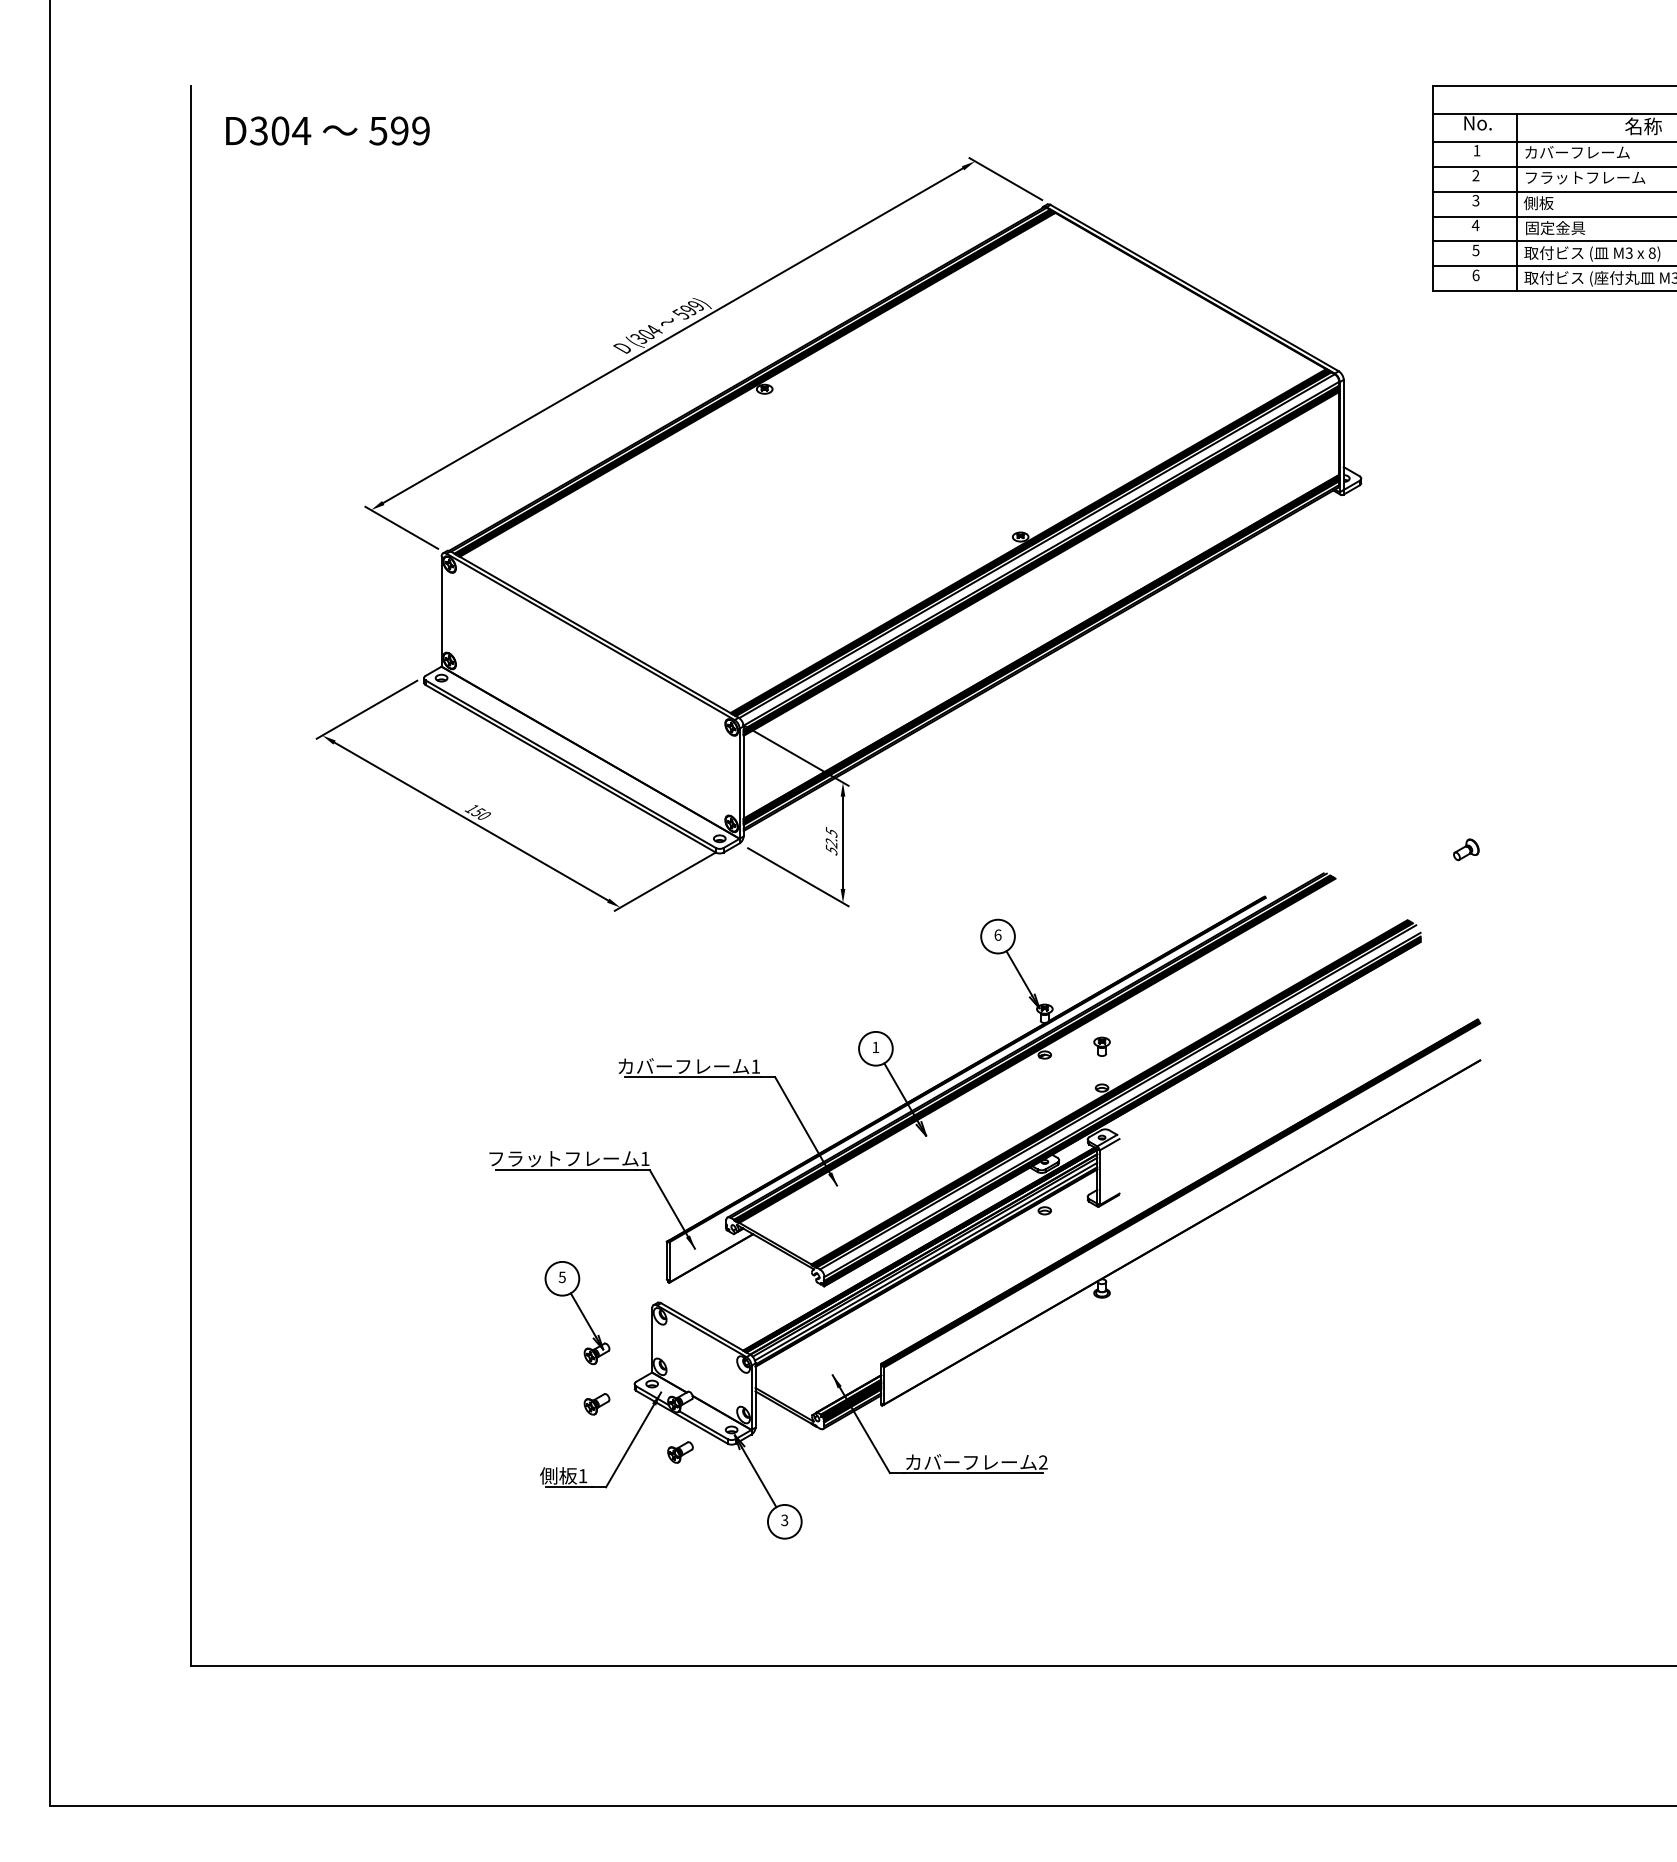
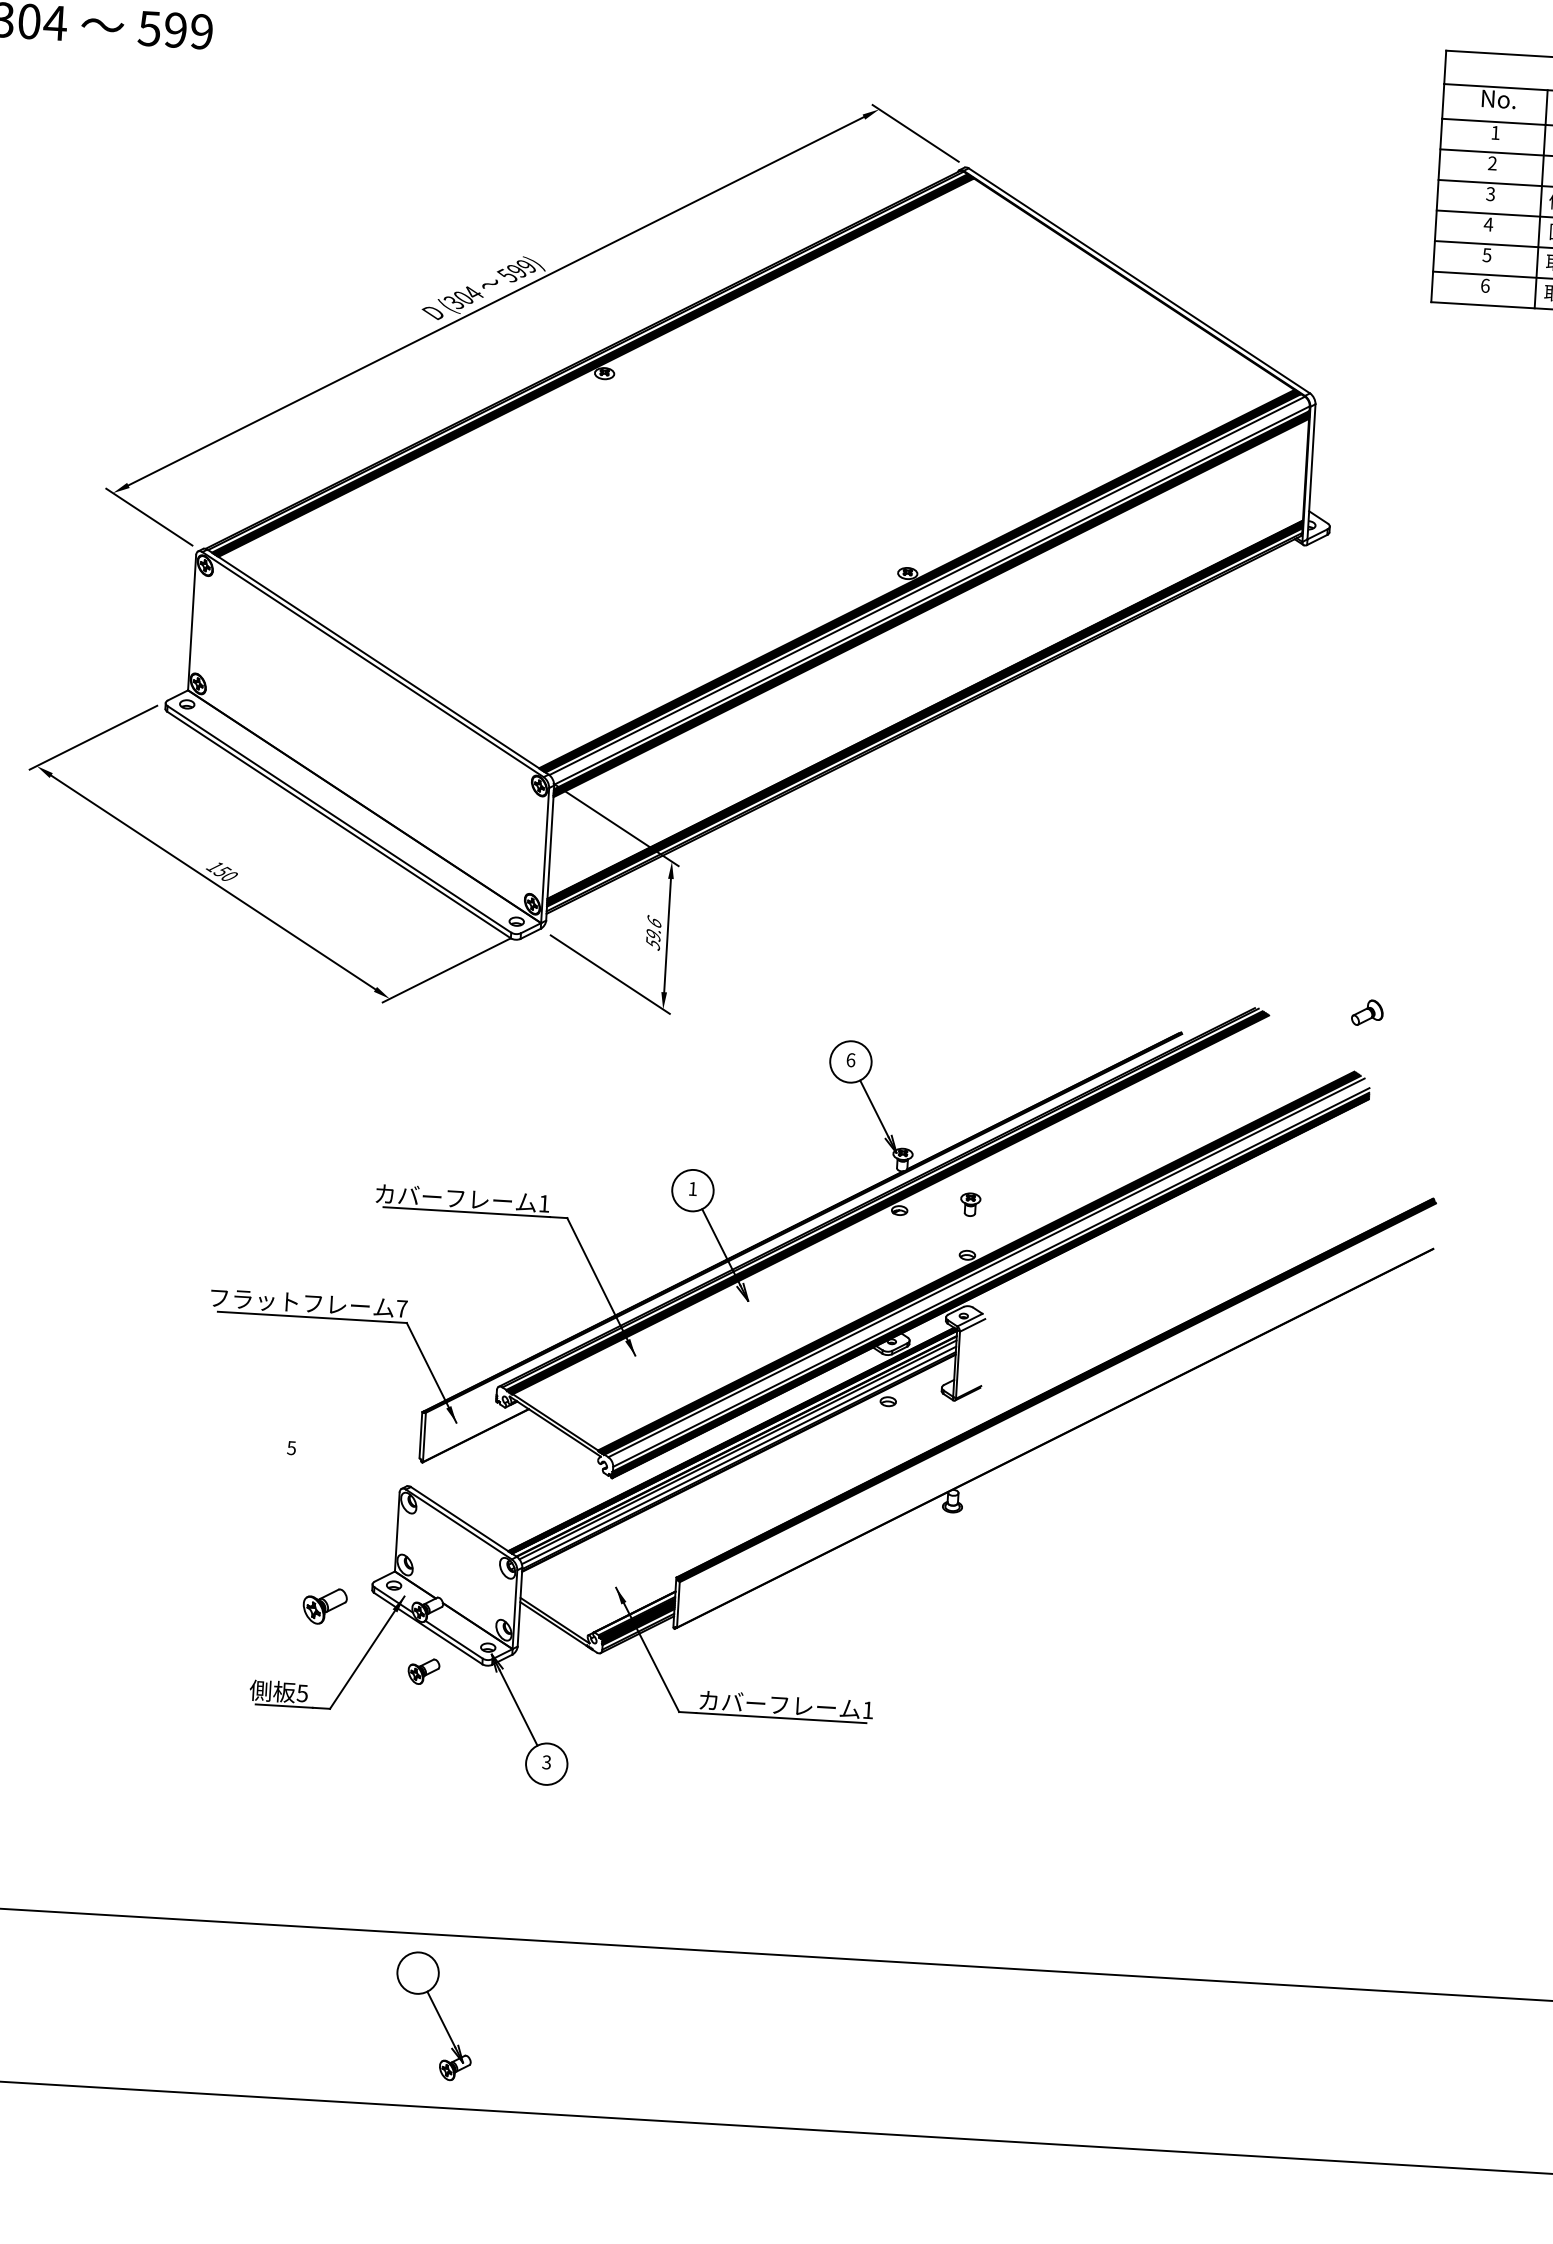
text: (831, 837) -> (653, 928), 52.5 -> 59.6
part: (1466, 849) -> (1367, 1012), moved
text: (645, 1158) -> (402, 1308), 1 -> 7
part: (577, 1313) -> (434, 2016), moved
part: (596, 1404) -> (324, 1606), size x1.4
text: (1043, 1462) -> (868, 1710), 2 -> 1
text: (582, 1476) -> (301, 1693), 1 -> 5

